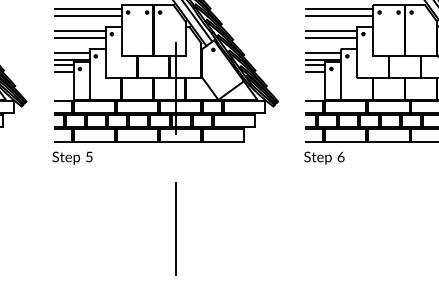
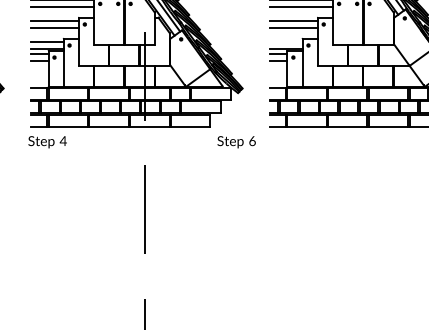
line: (323, 53) -> (285, 42), removed
text: (88, 157) -> (62, 141), 5 -> 4
text: (324, 158) -> (236, 142), moved

